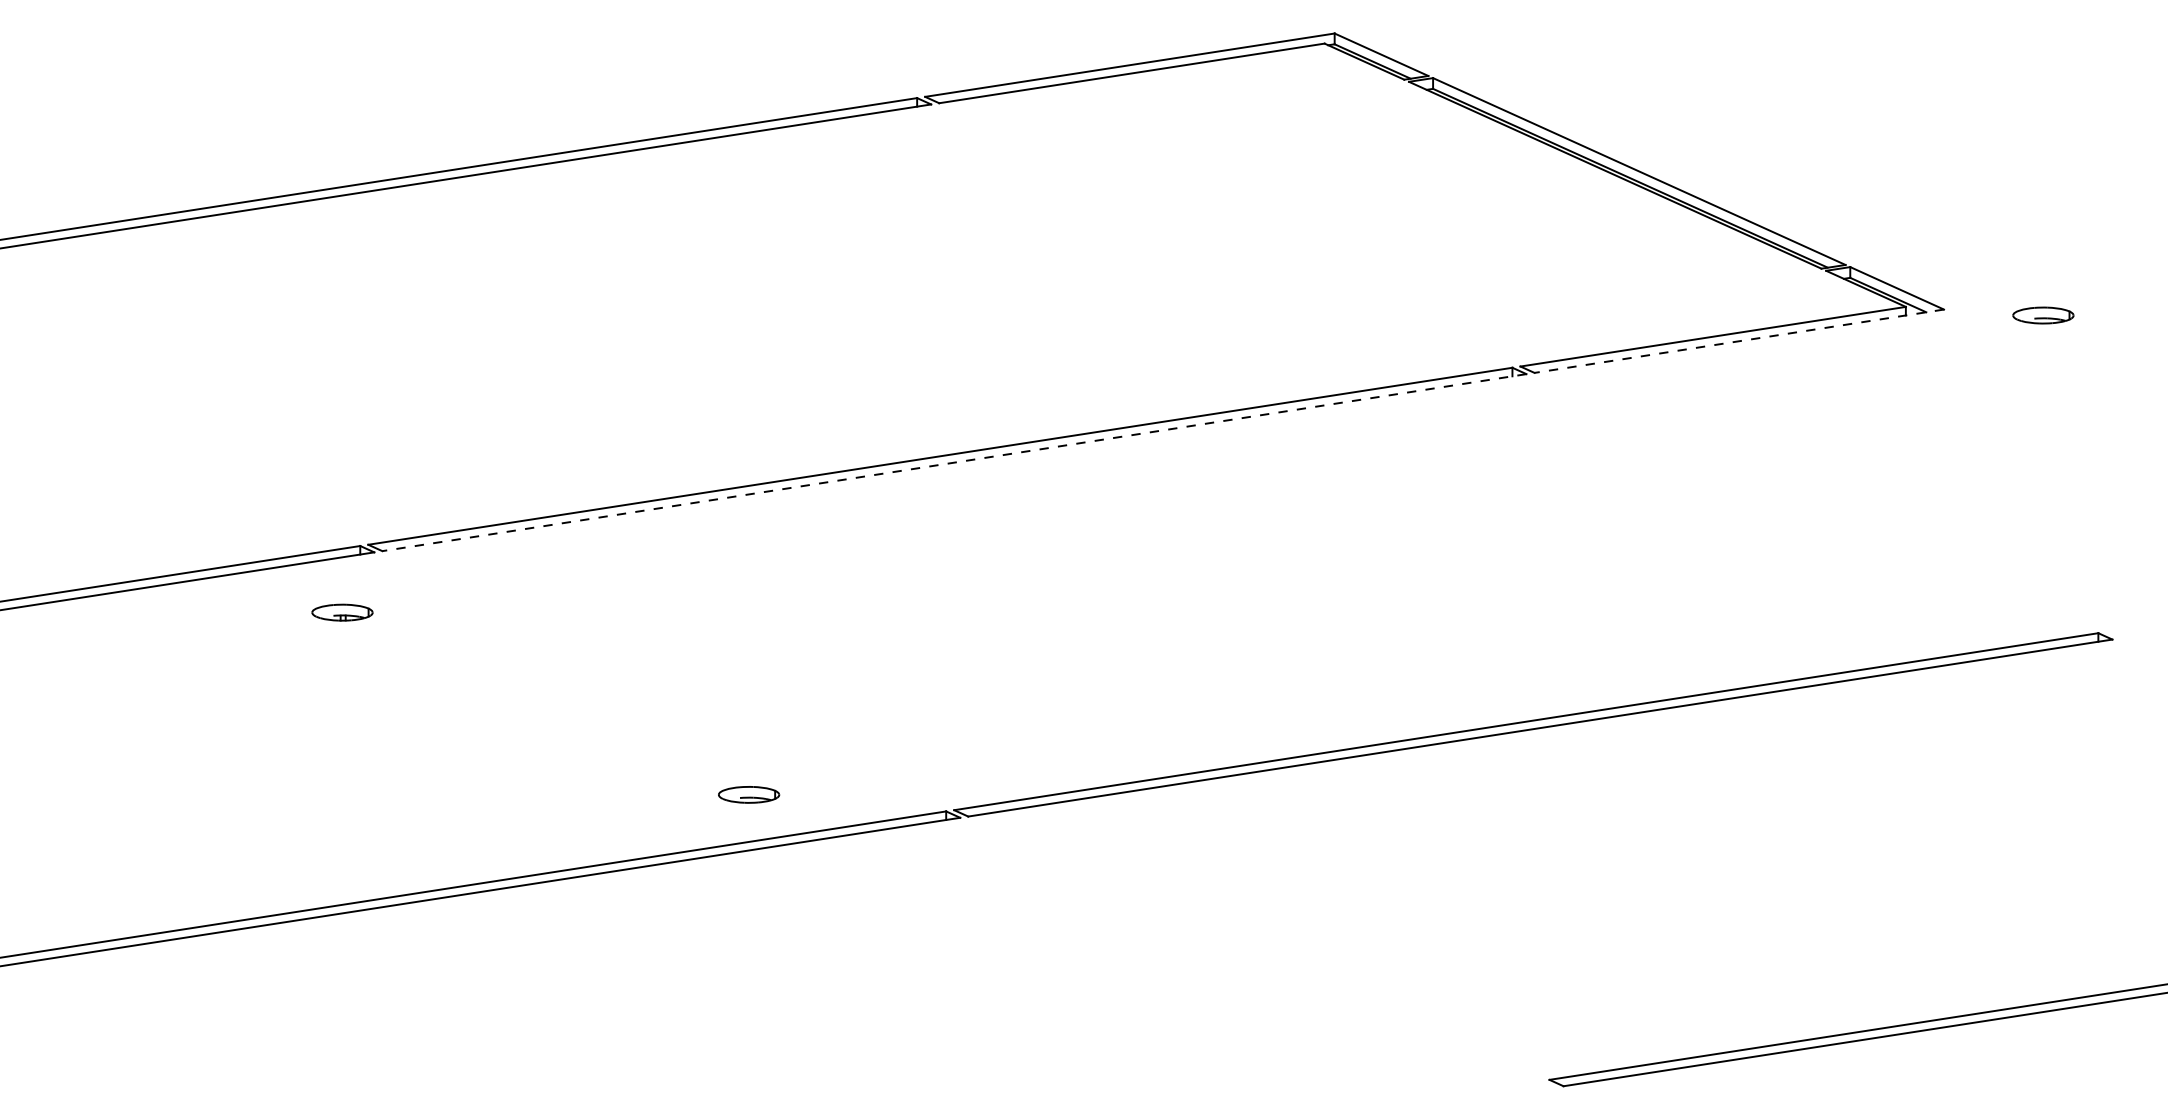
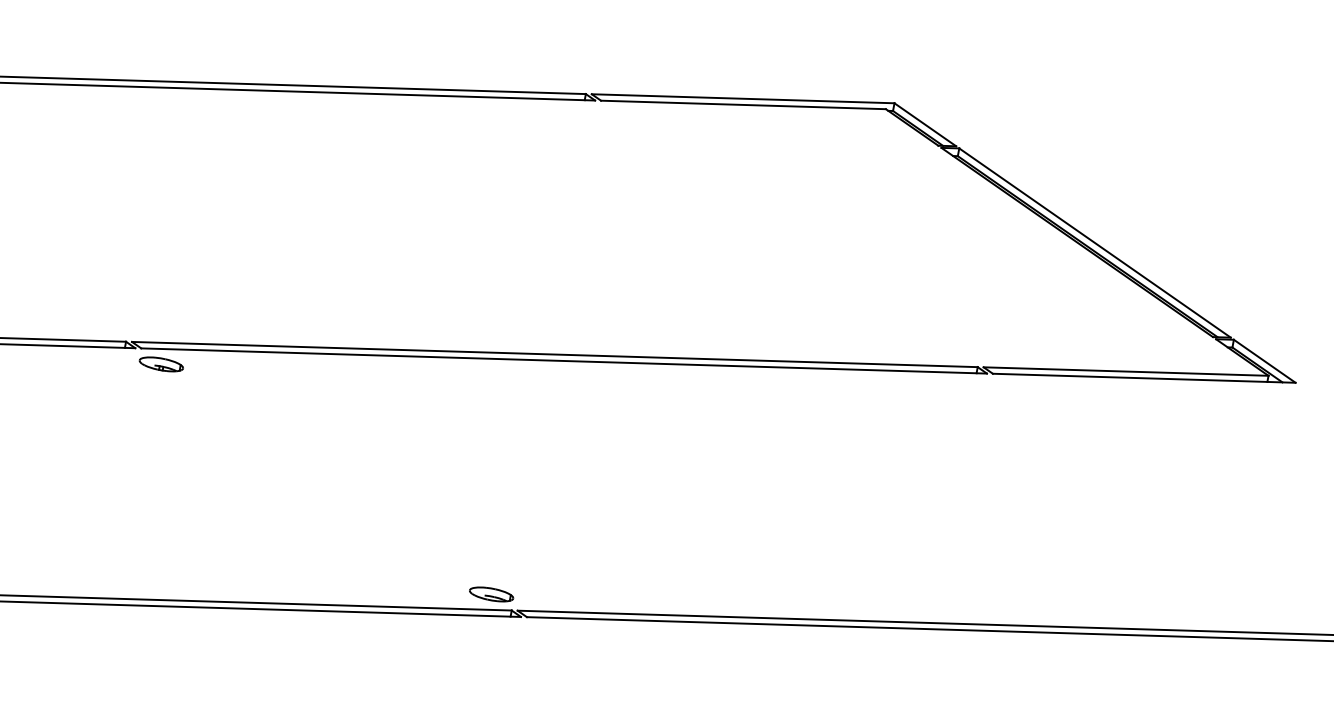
line: (1738, 341) -> (1143, 378), dashed -> solid
line: (954, 462) -> (564, 360), dashed -> solid
part: (342, 612) -> (161, 364), moved
part: (749, 794) -> (491, 594), moved

